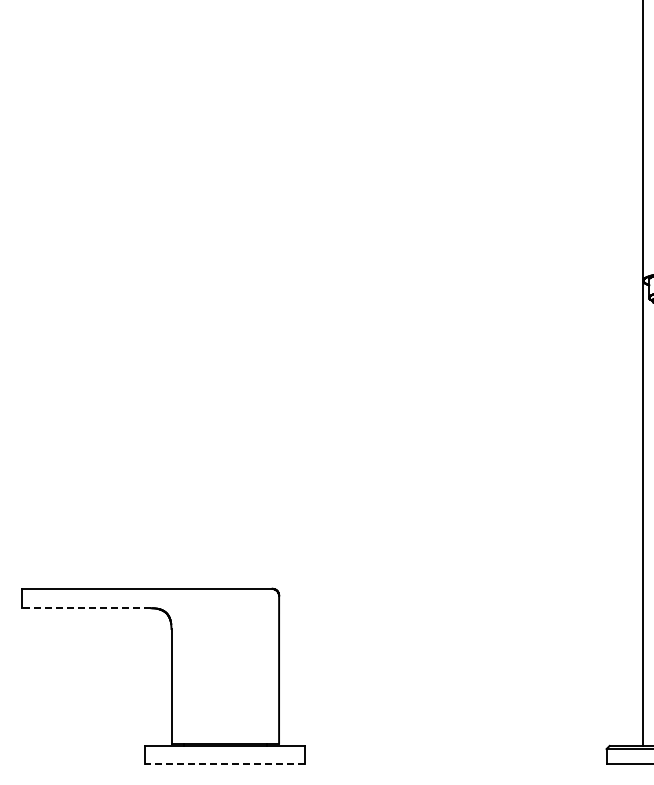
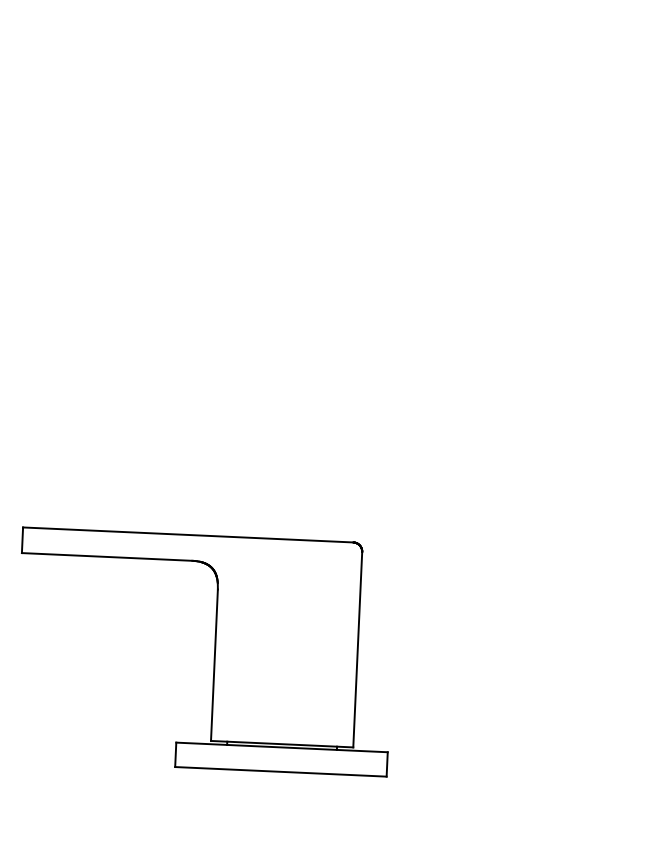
line: (86, 608) -> (106, 557), dashed -> solid
line: (225, 764) -> (281, 771), dashed -> solid

